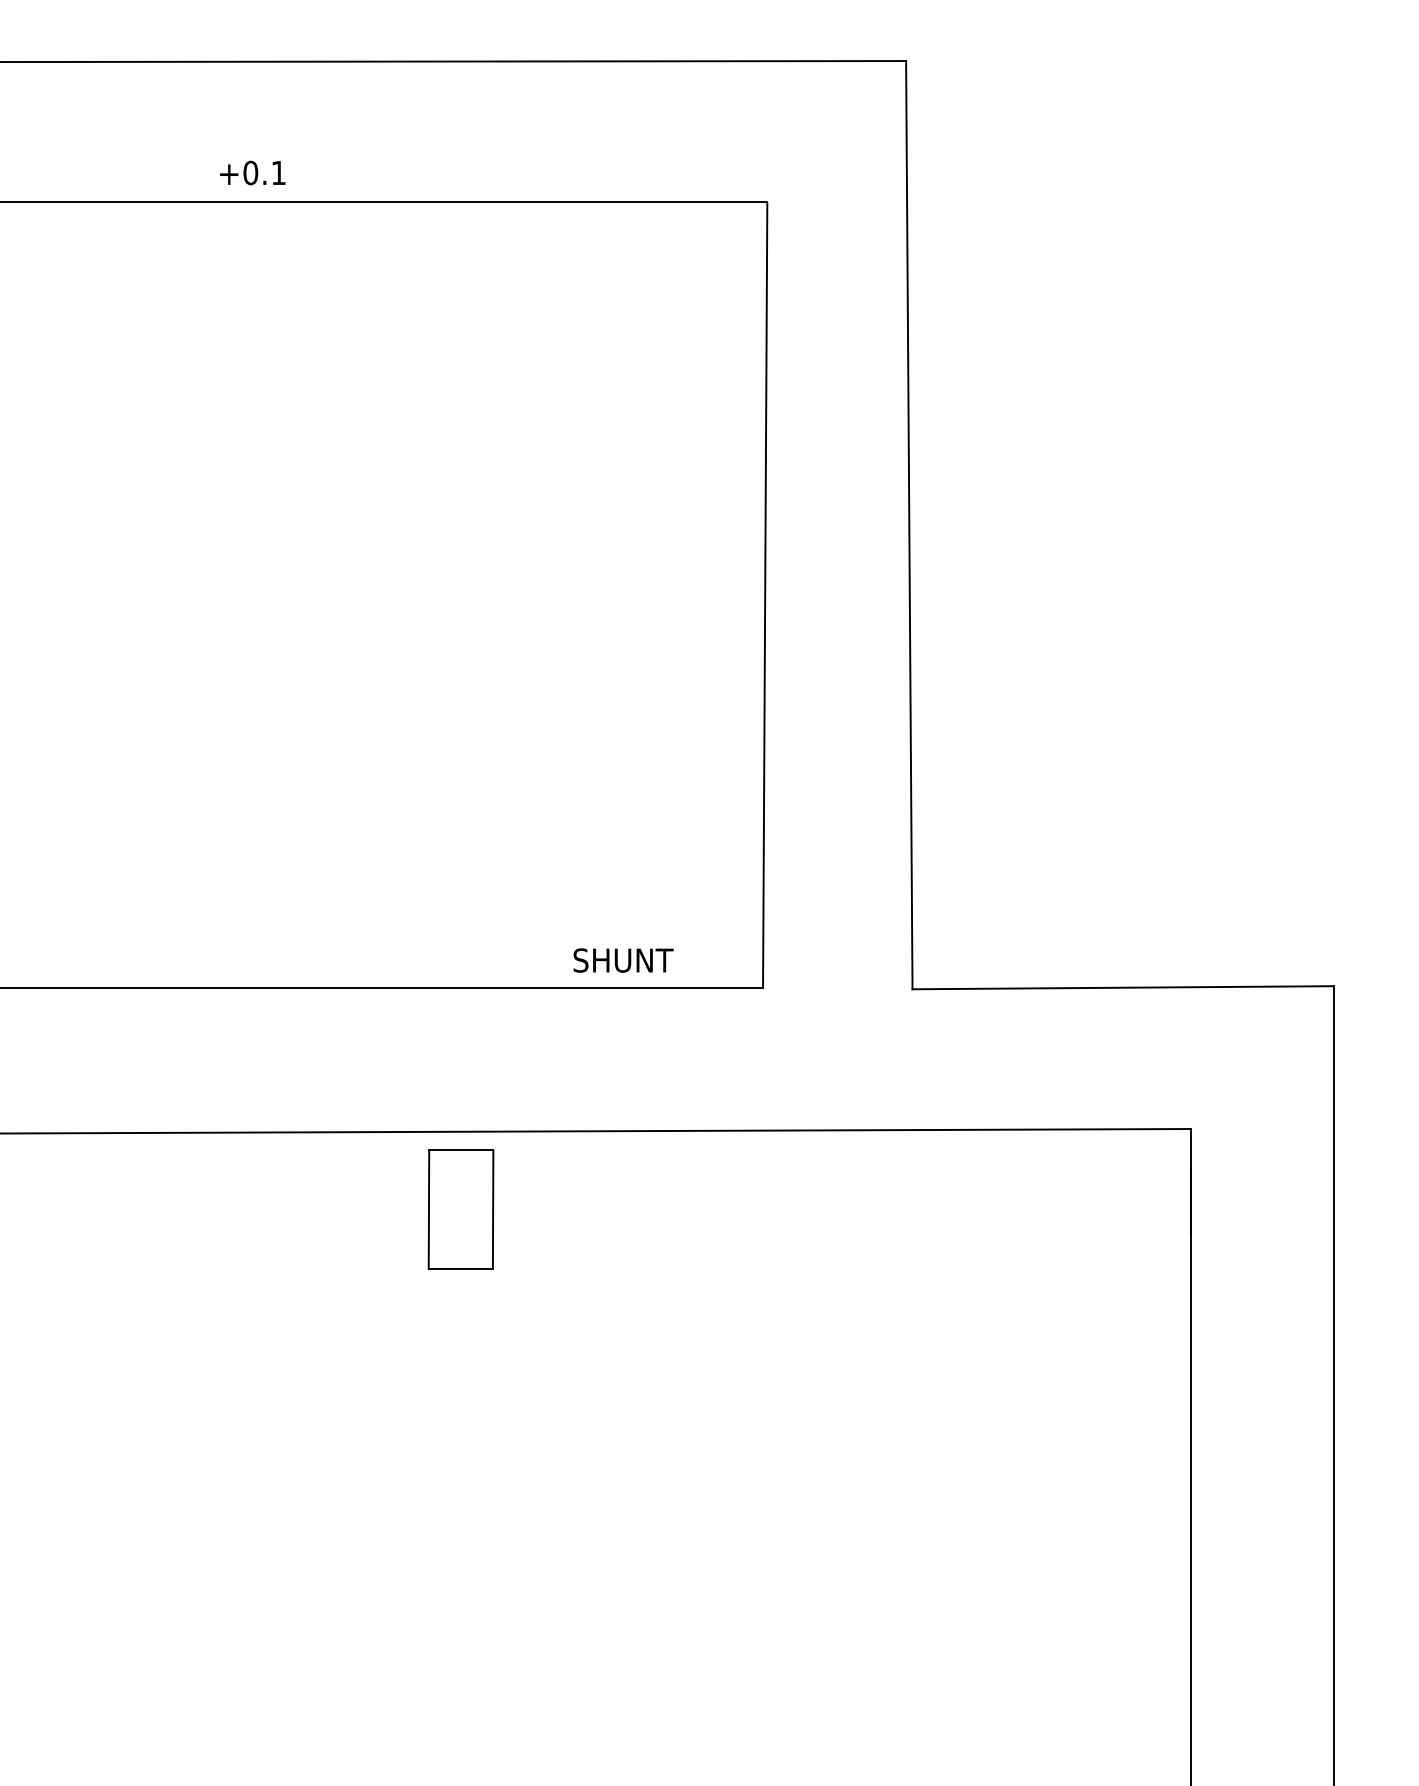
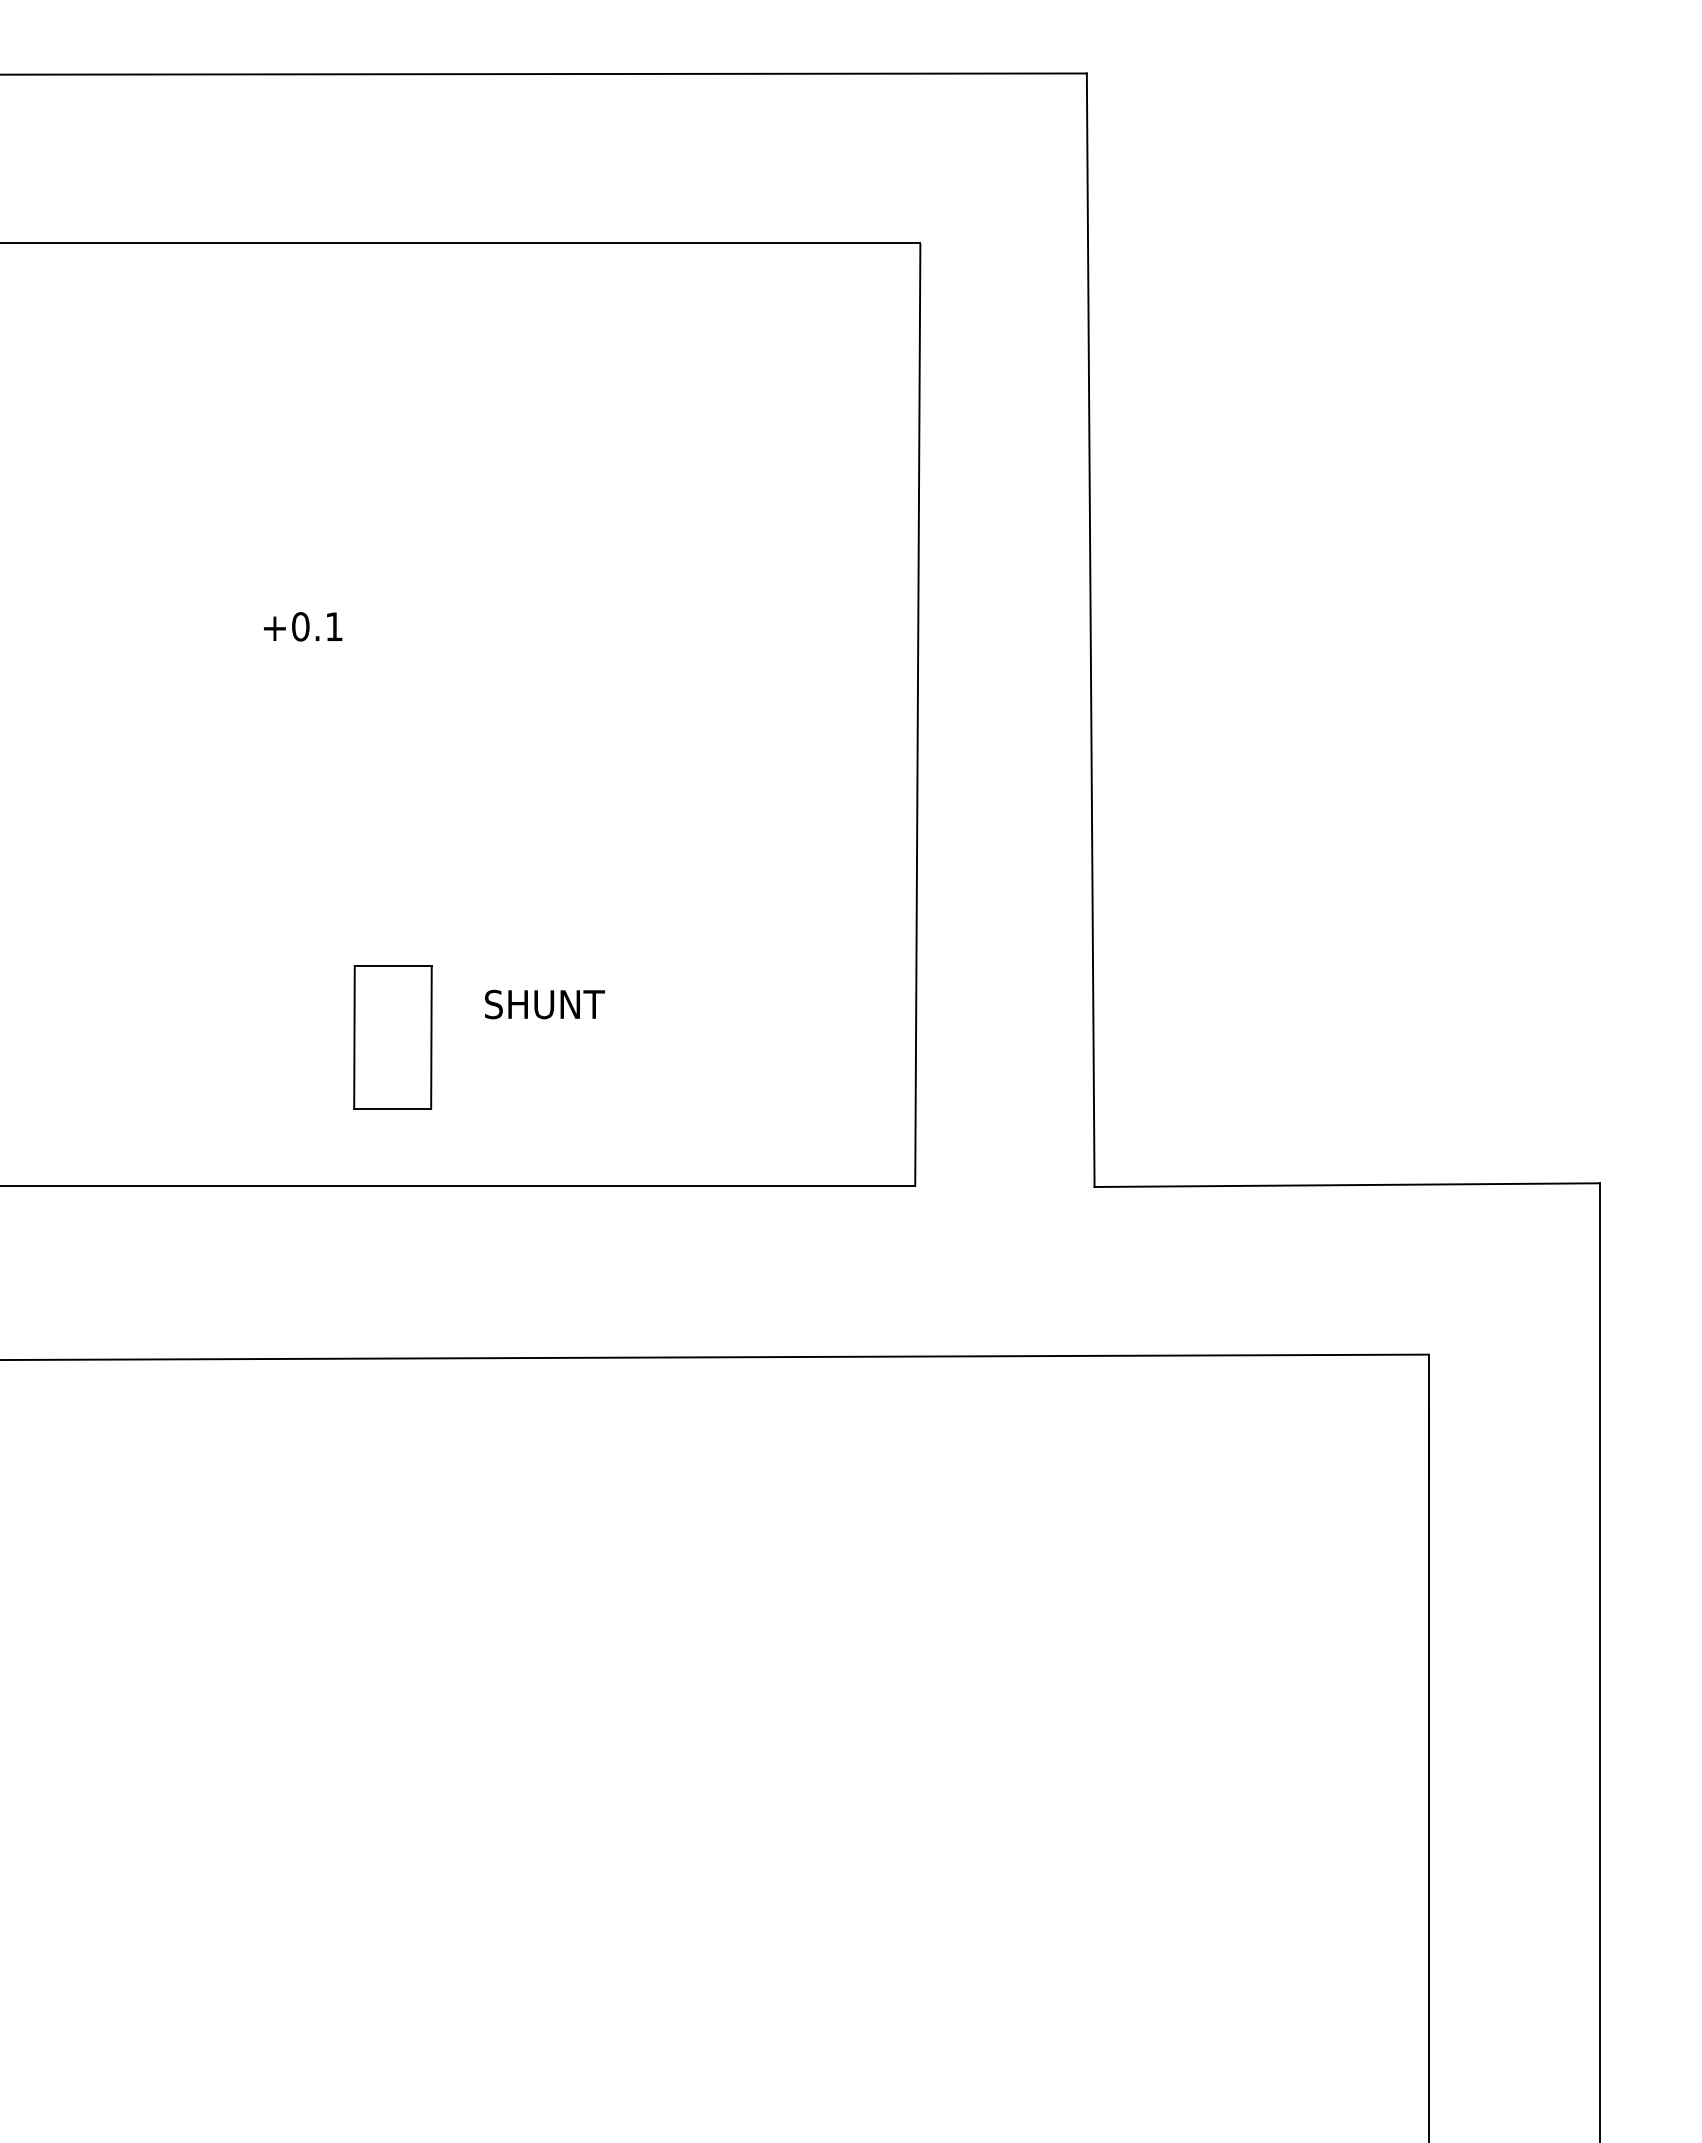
text: (253, 172) -> (303, 626), moved
text: (623, 960) -> (544, 1004), moved
part: (460, 1209) -> (392, 1037), moved

